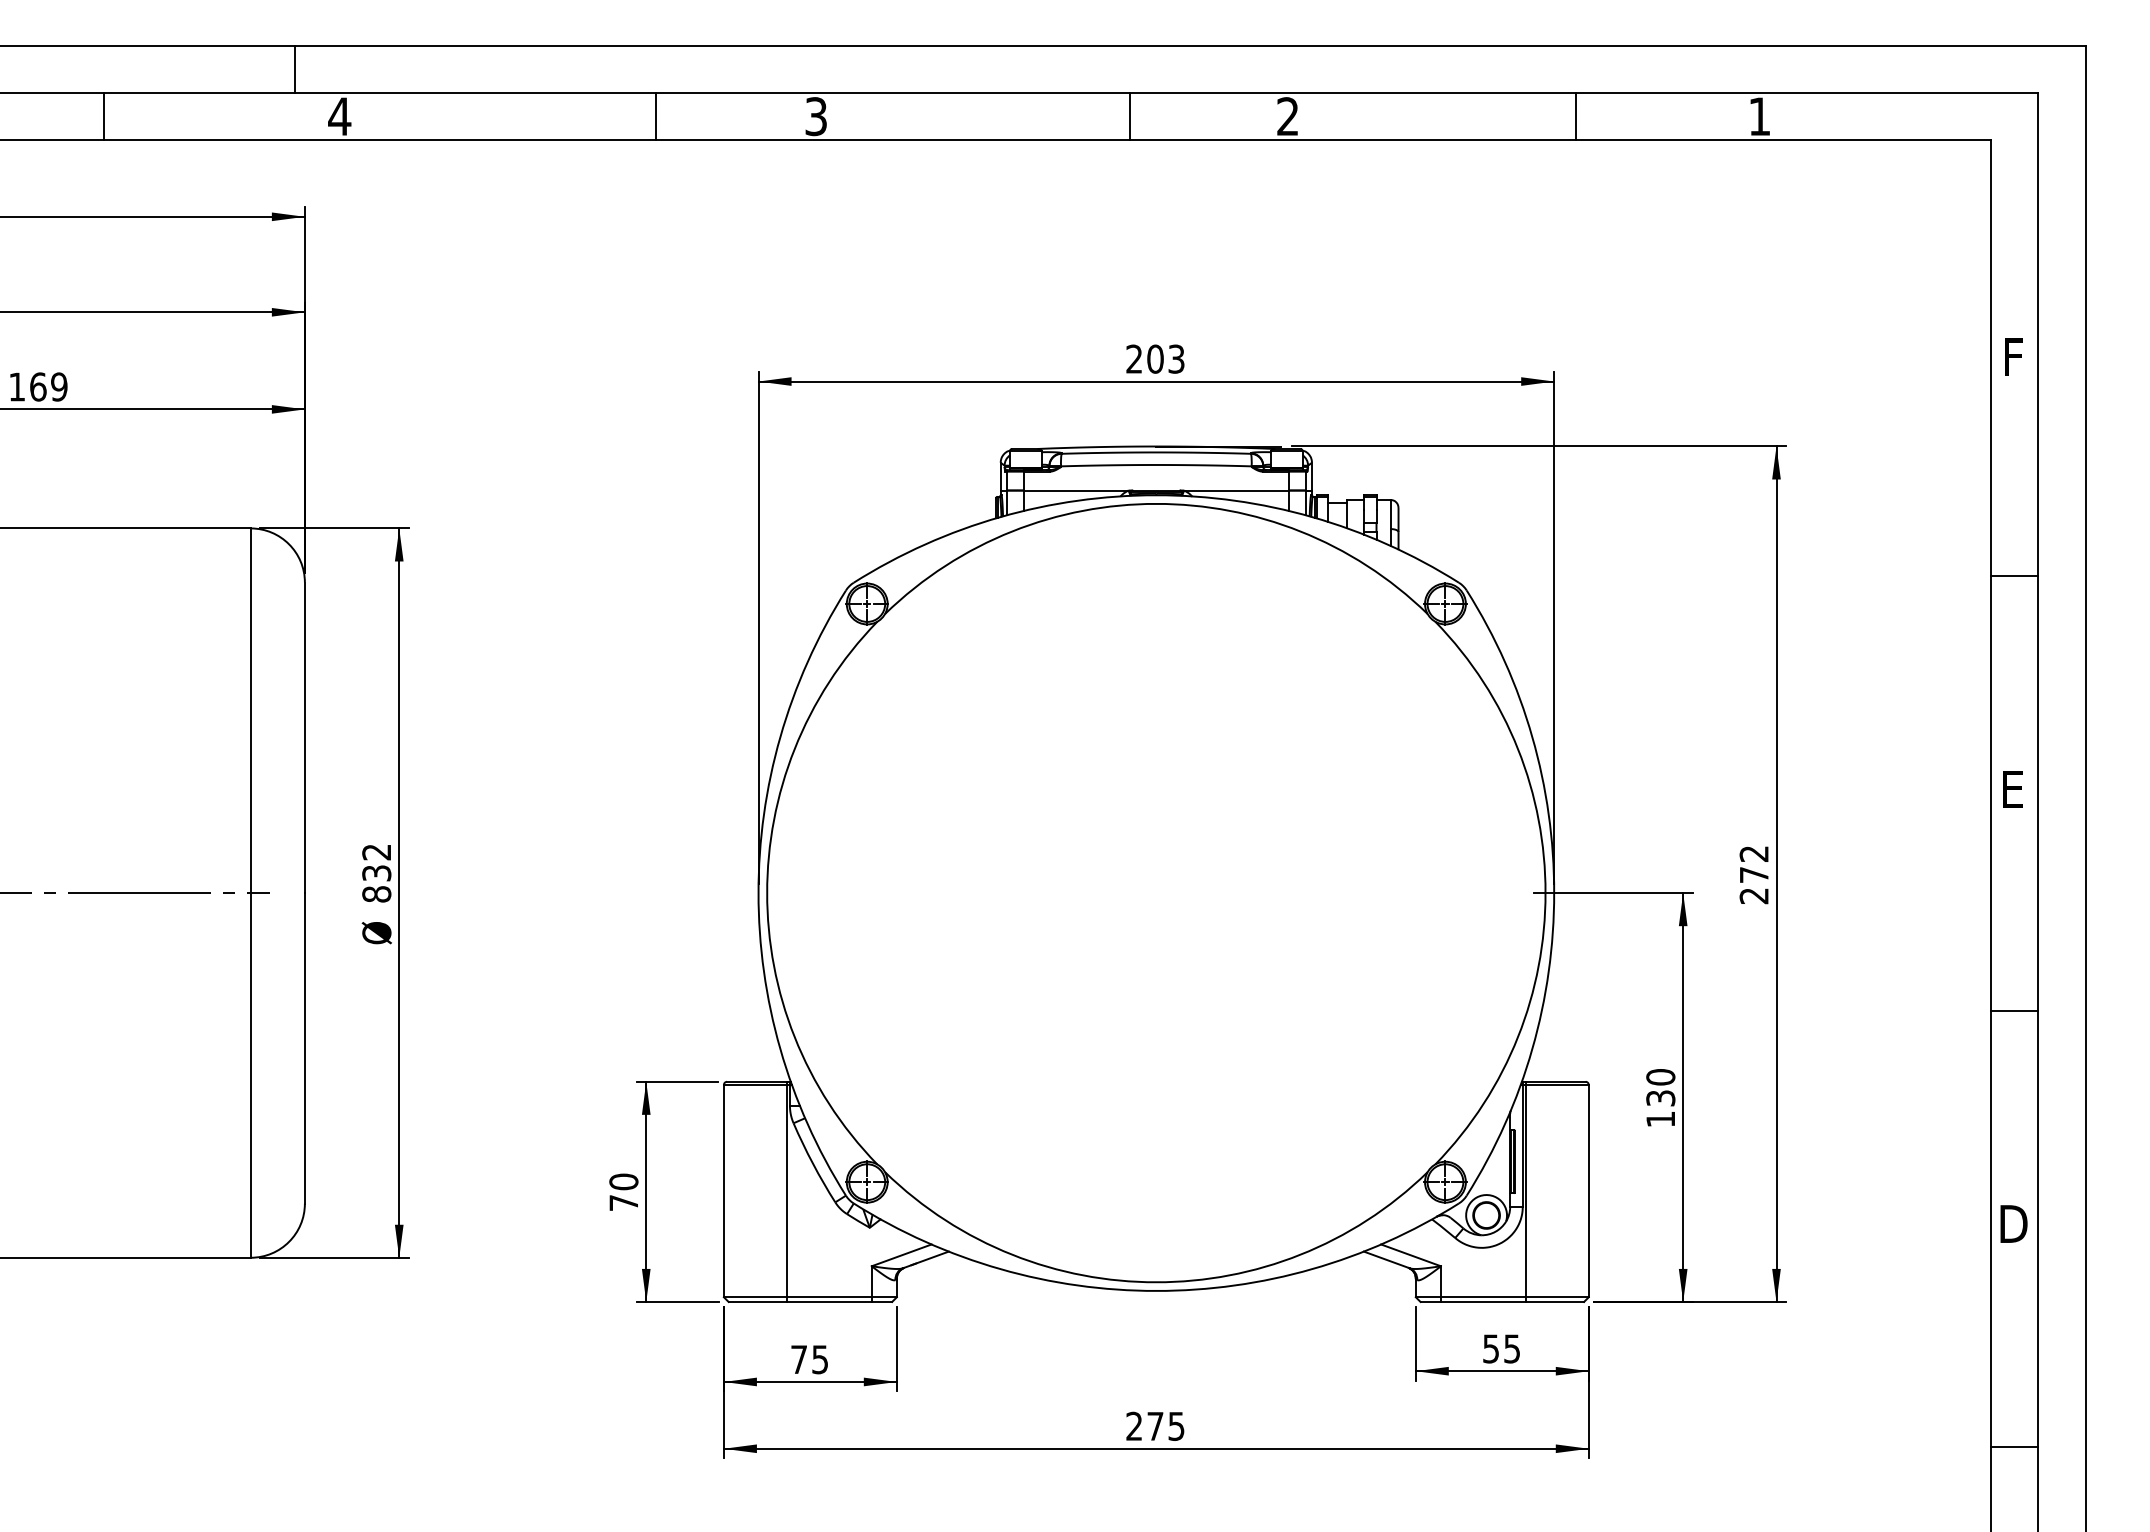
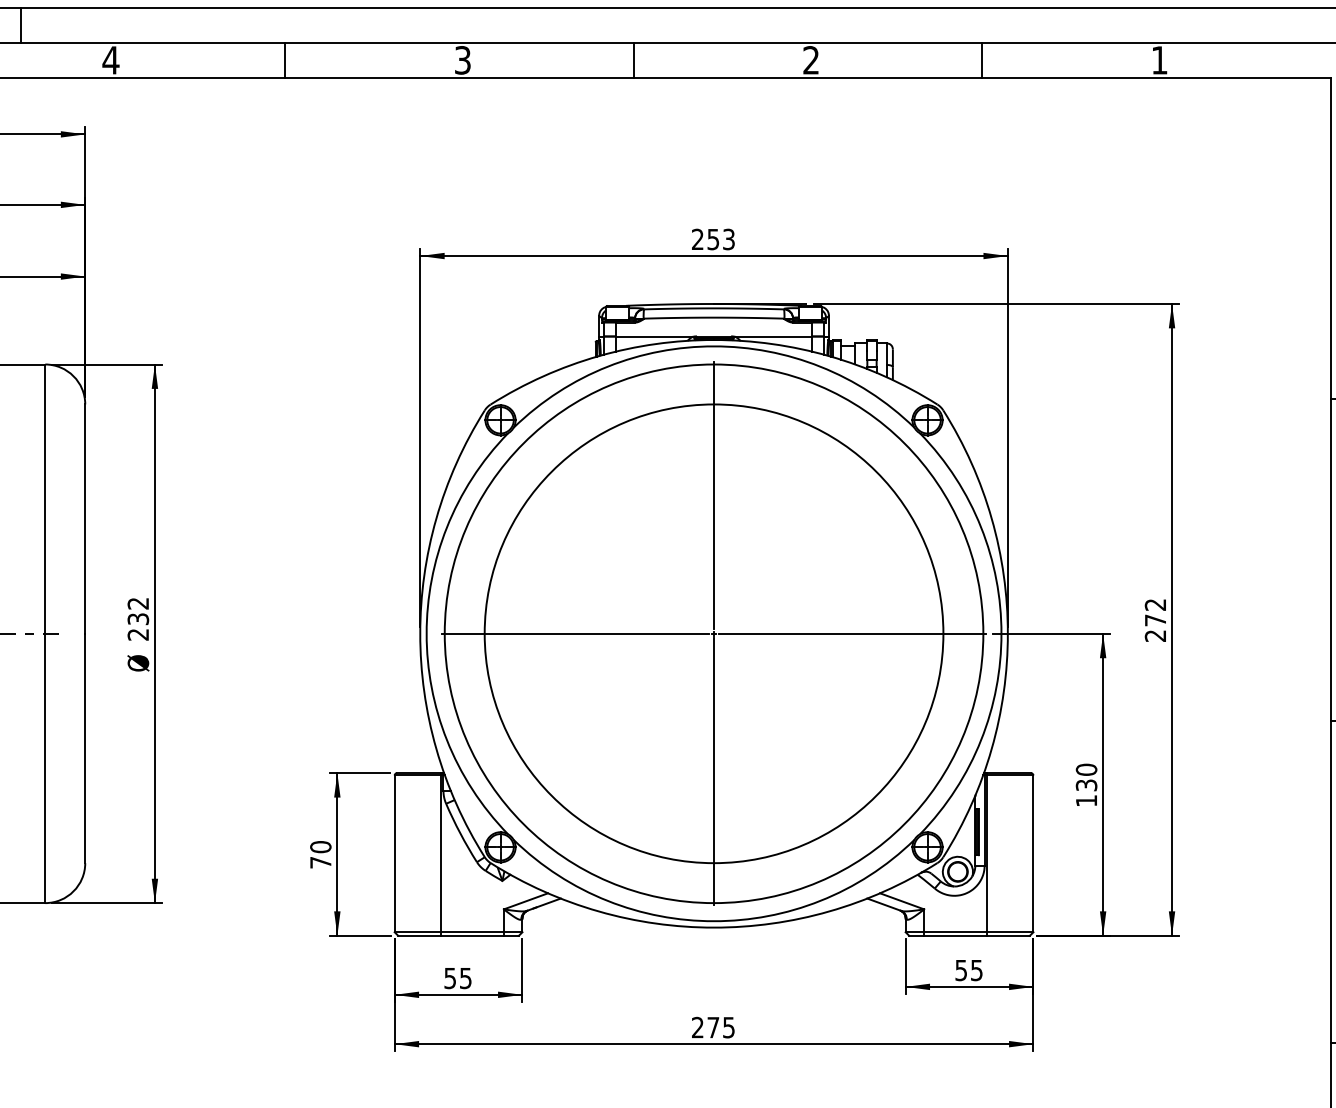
line: (295, 68) -> (20, 24), moved
line: (655, 116) -> (285, 60), moved
line: (1129, 116) -> (633, 60), moved
line: (1576, 116) -> (982, 60), moved
text: (1155, 358) -> (713, 239), 203 -> 253
part: (1156, 892) -> (714, 633), added
text: (376, 894) -> (138, 634), 832 -> 232
text: (798, 1359) -> (449, 978), 75 -> 55

